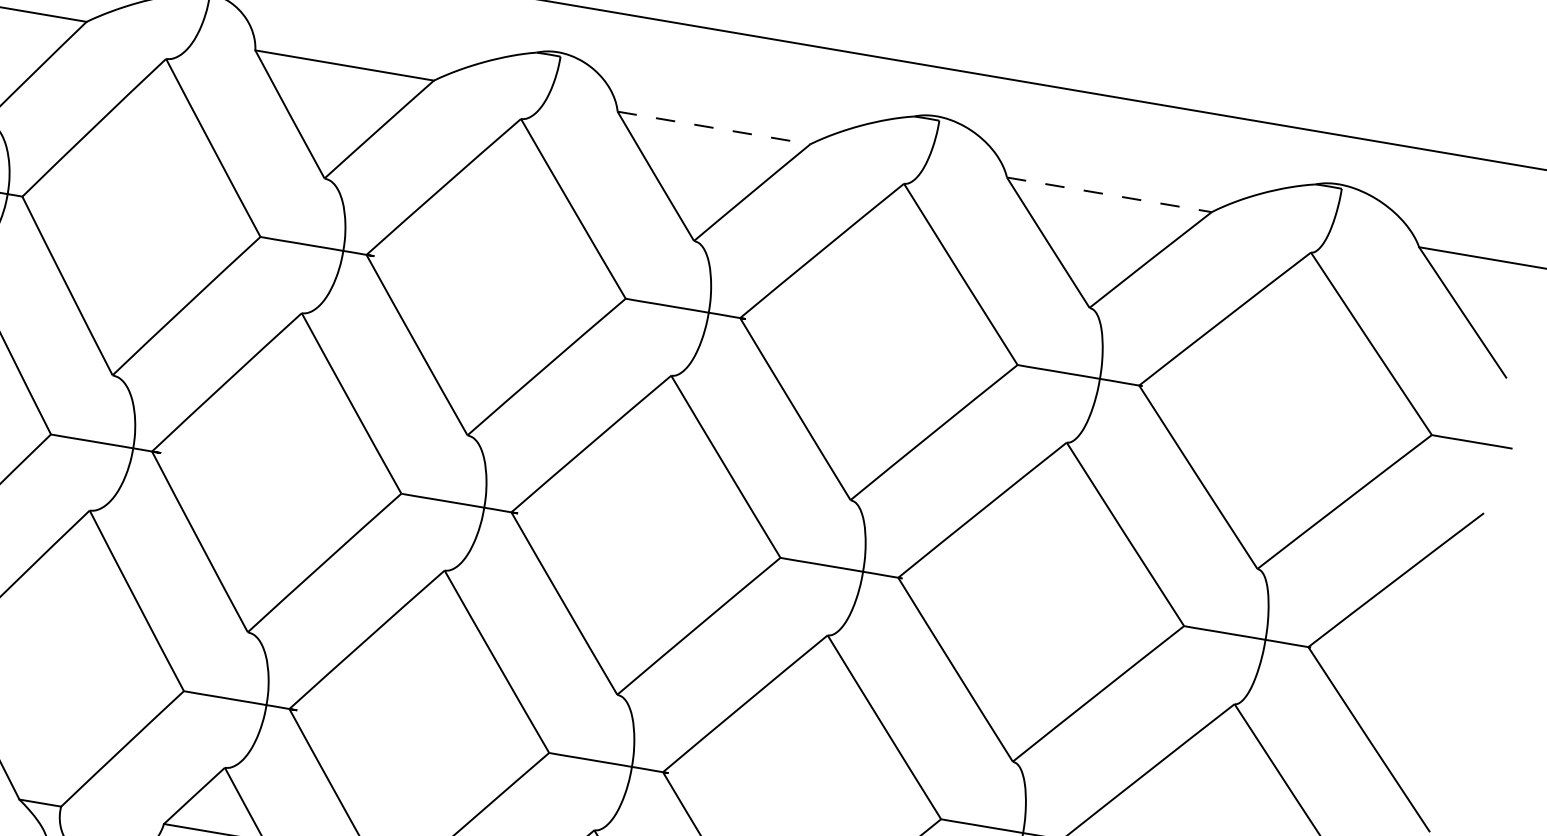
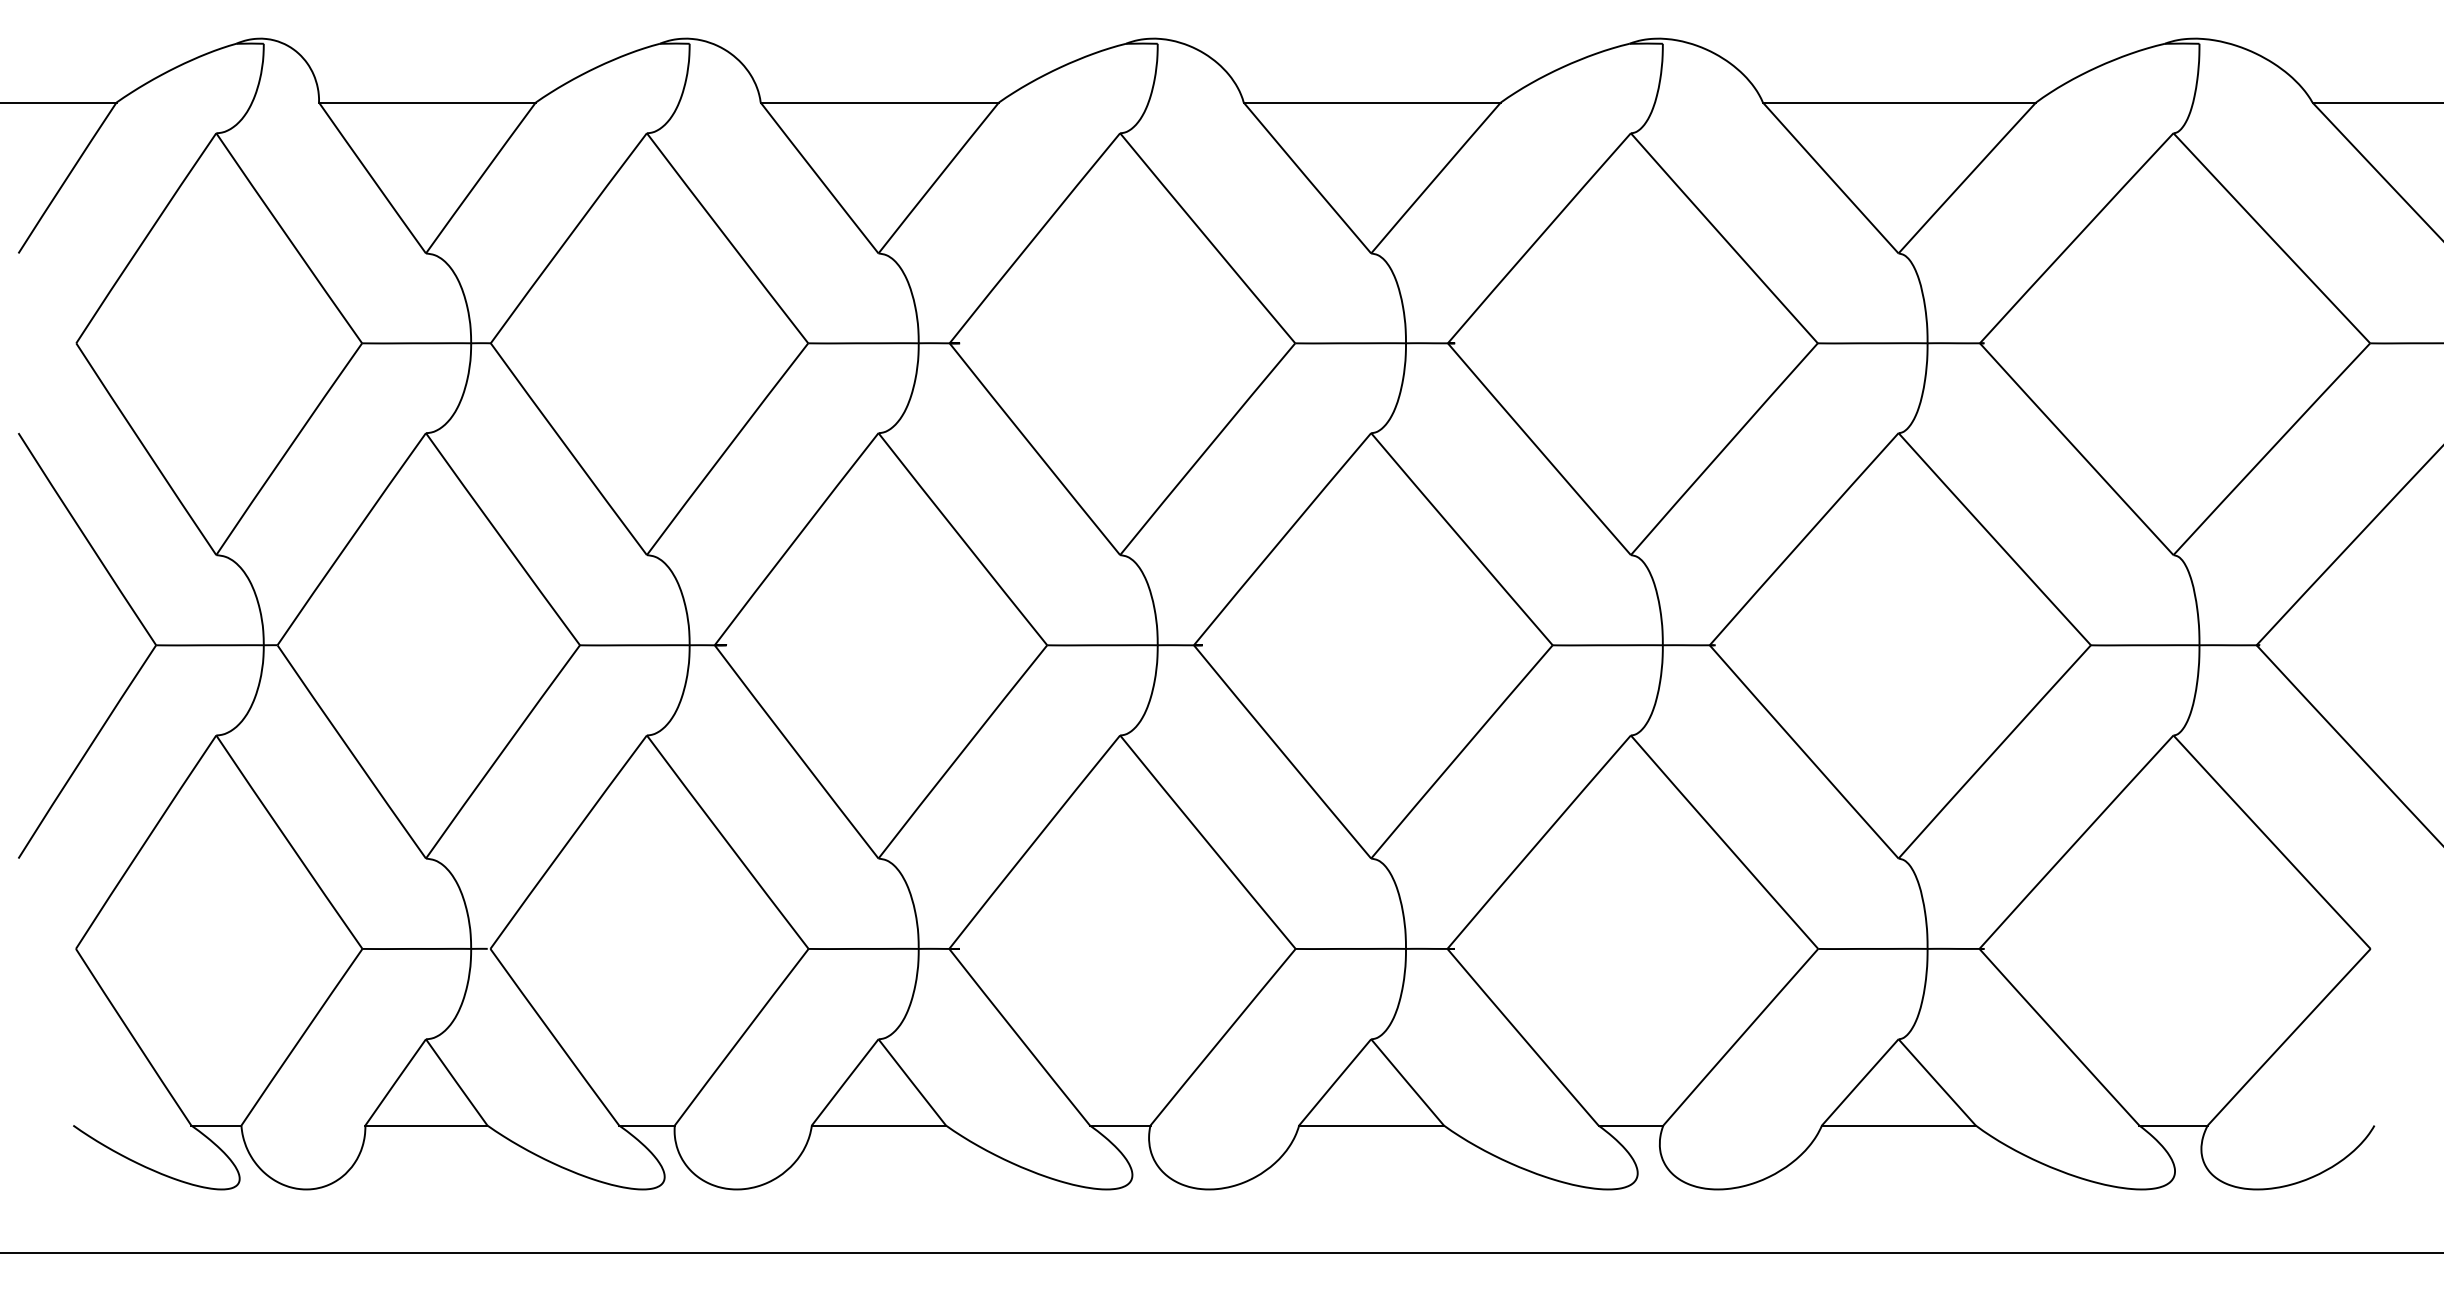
line: (714, 127) -> (1372, 102), dashed -> solid
line: (1109, 194) -> (1899, 102), dashed -> solid

